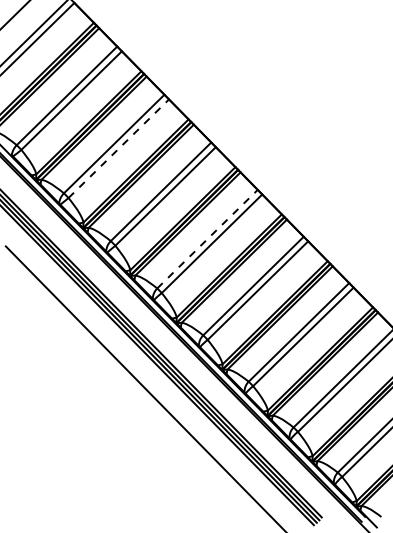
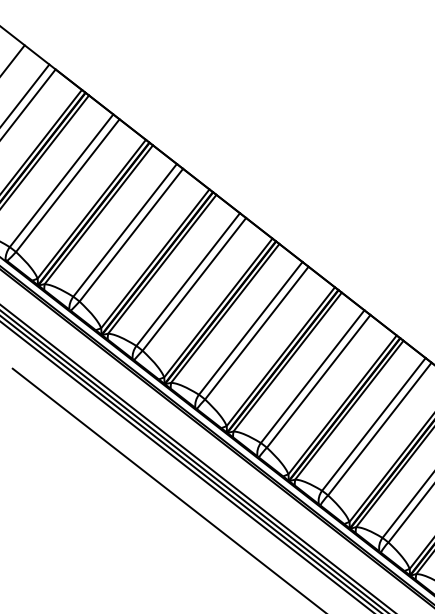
line: (119, 148) -> (132, 234), dashed -> solid
line: (207, 238) -> (250, 327), dashed -> solid

